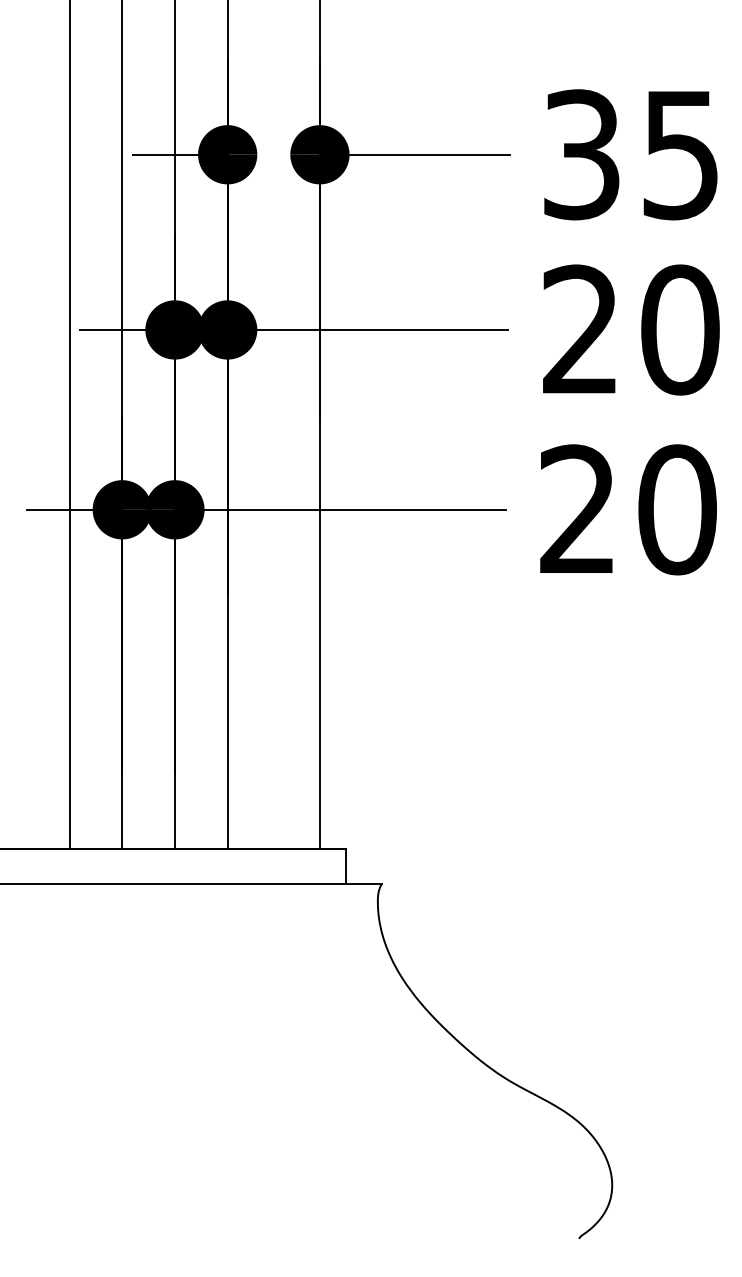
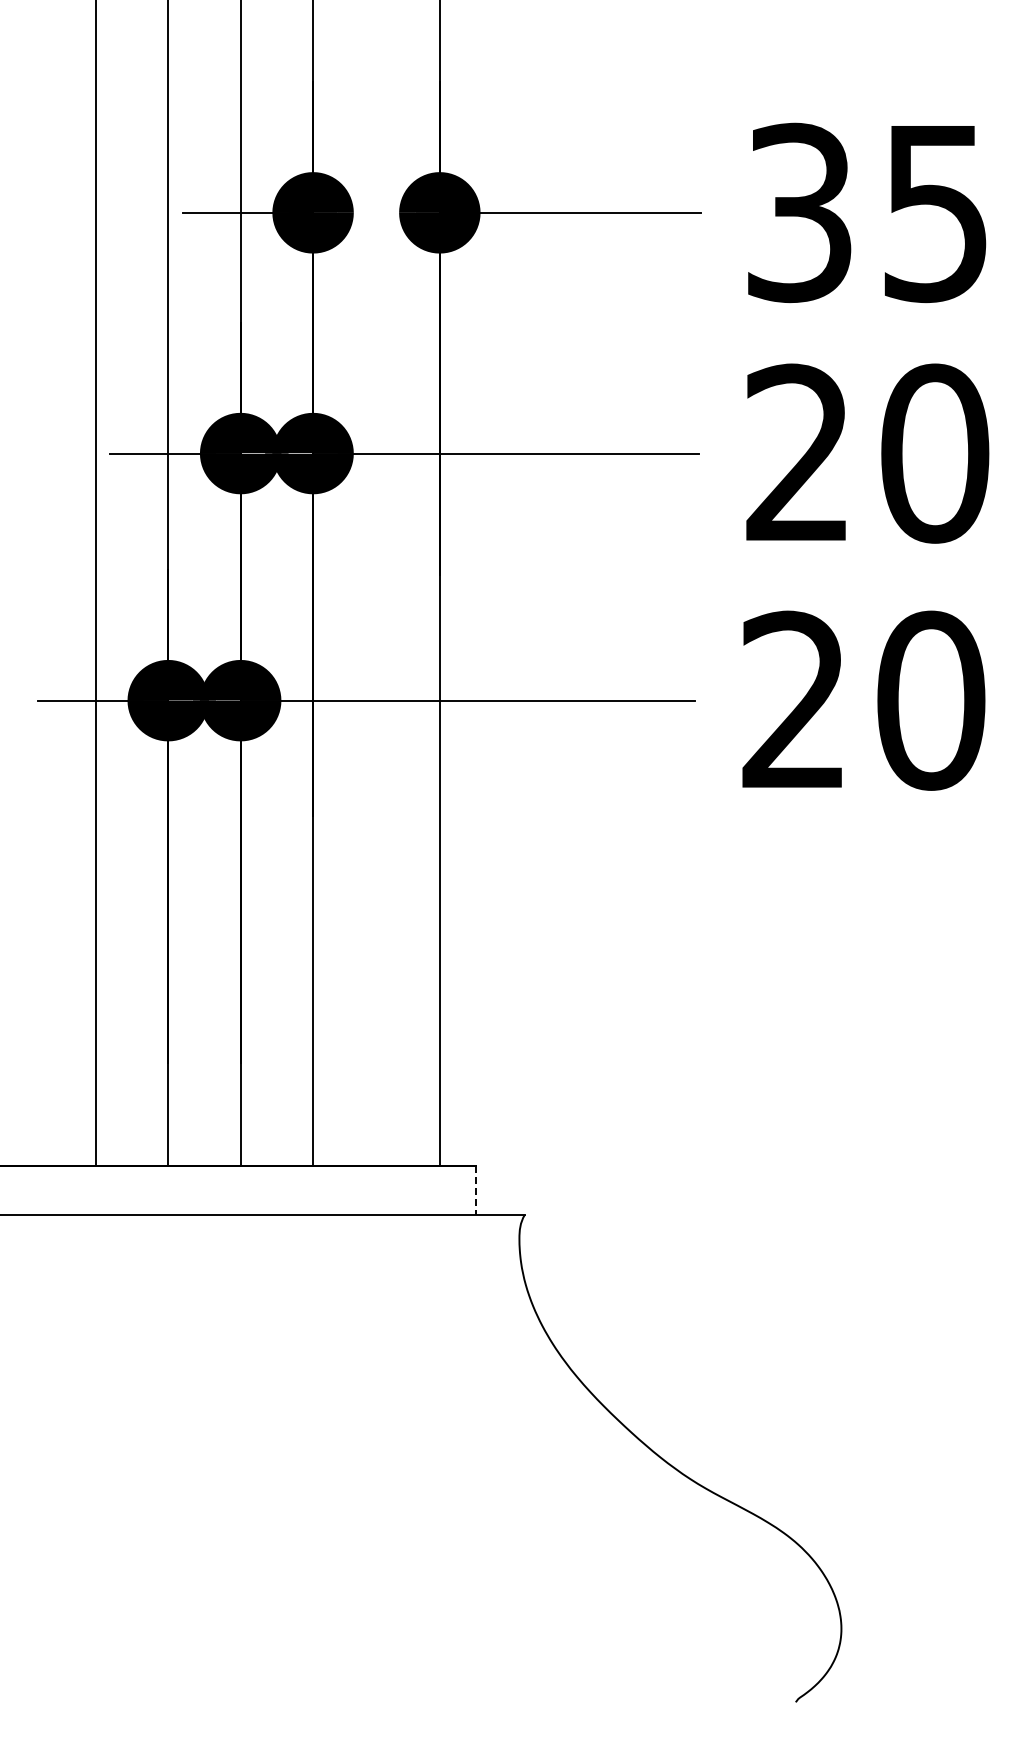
line: (346, 867) -> (476, 1191), solid -> dashed

